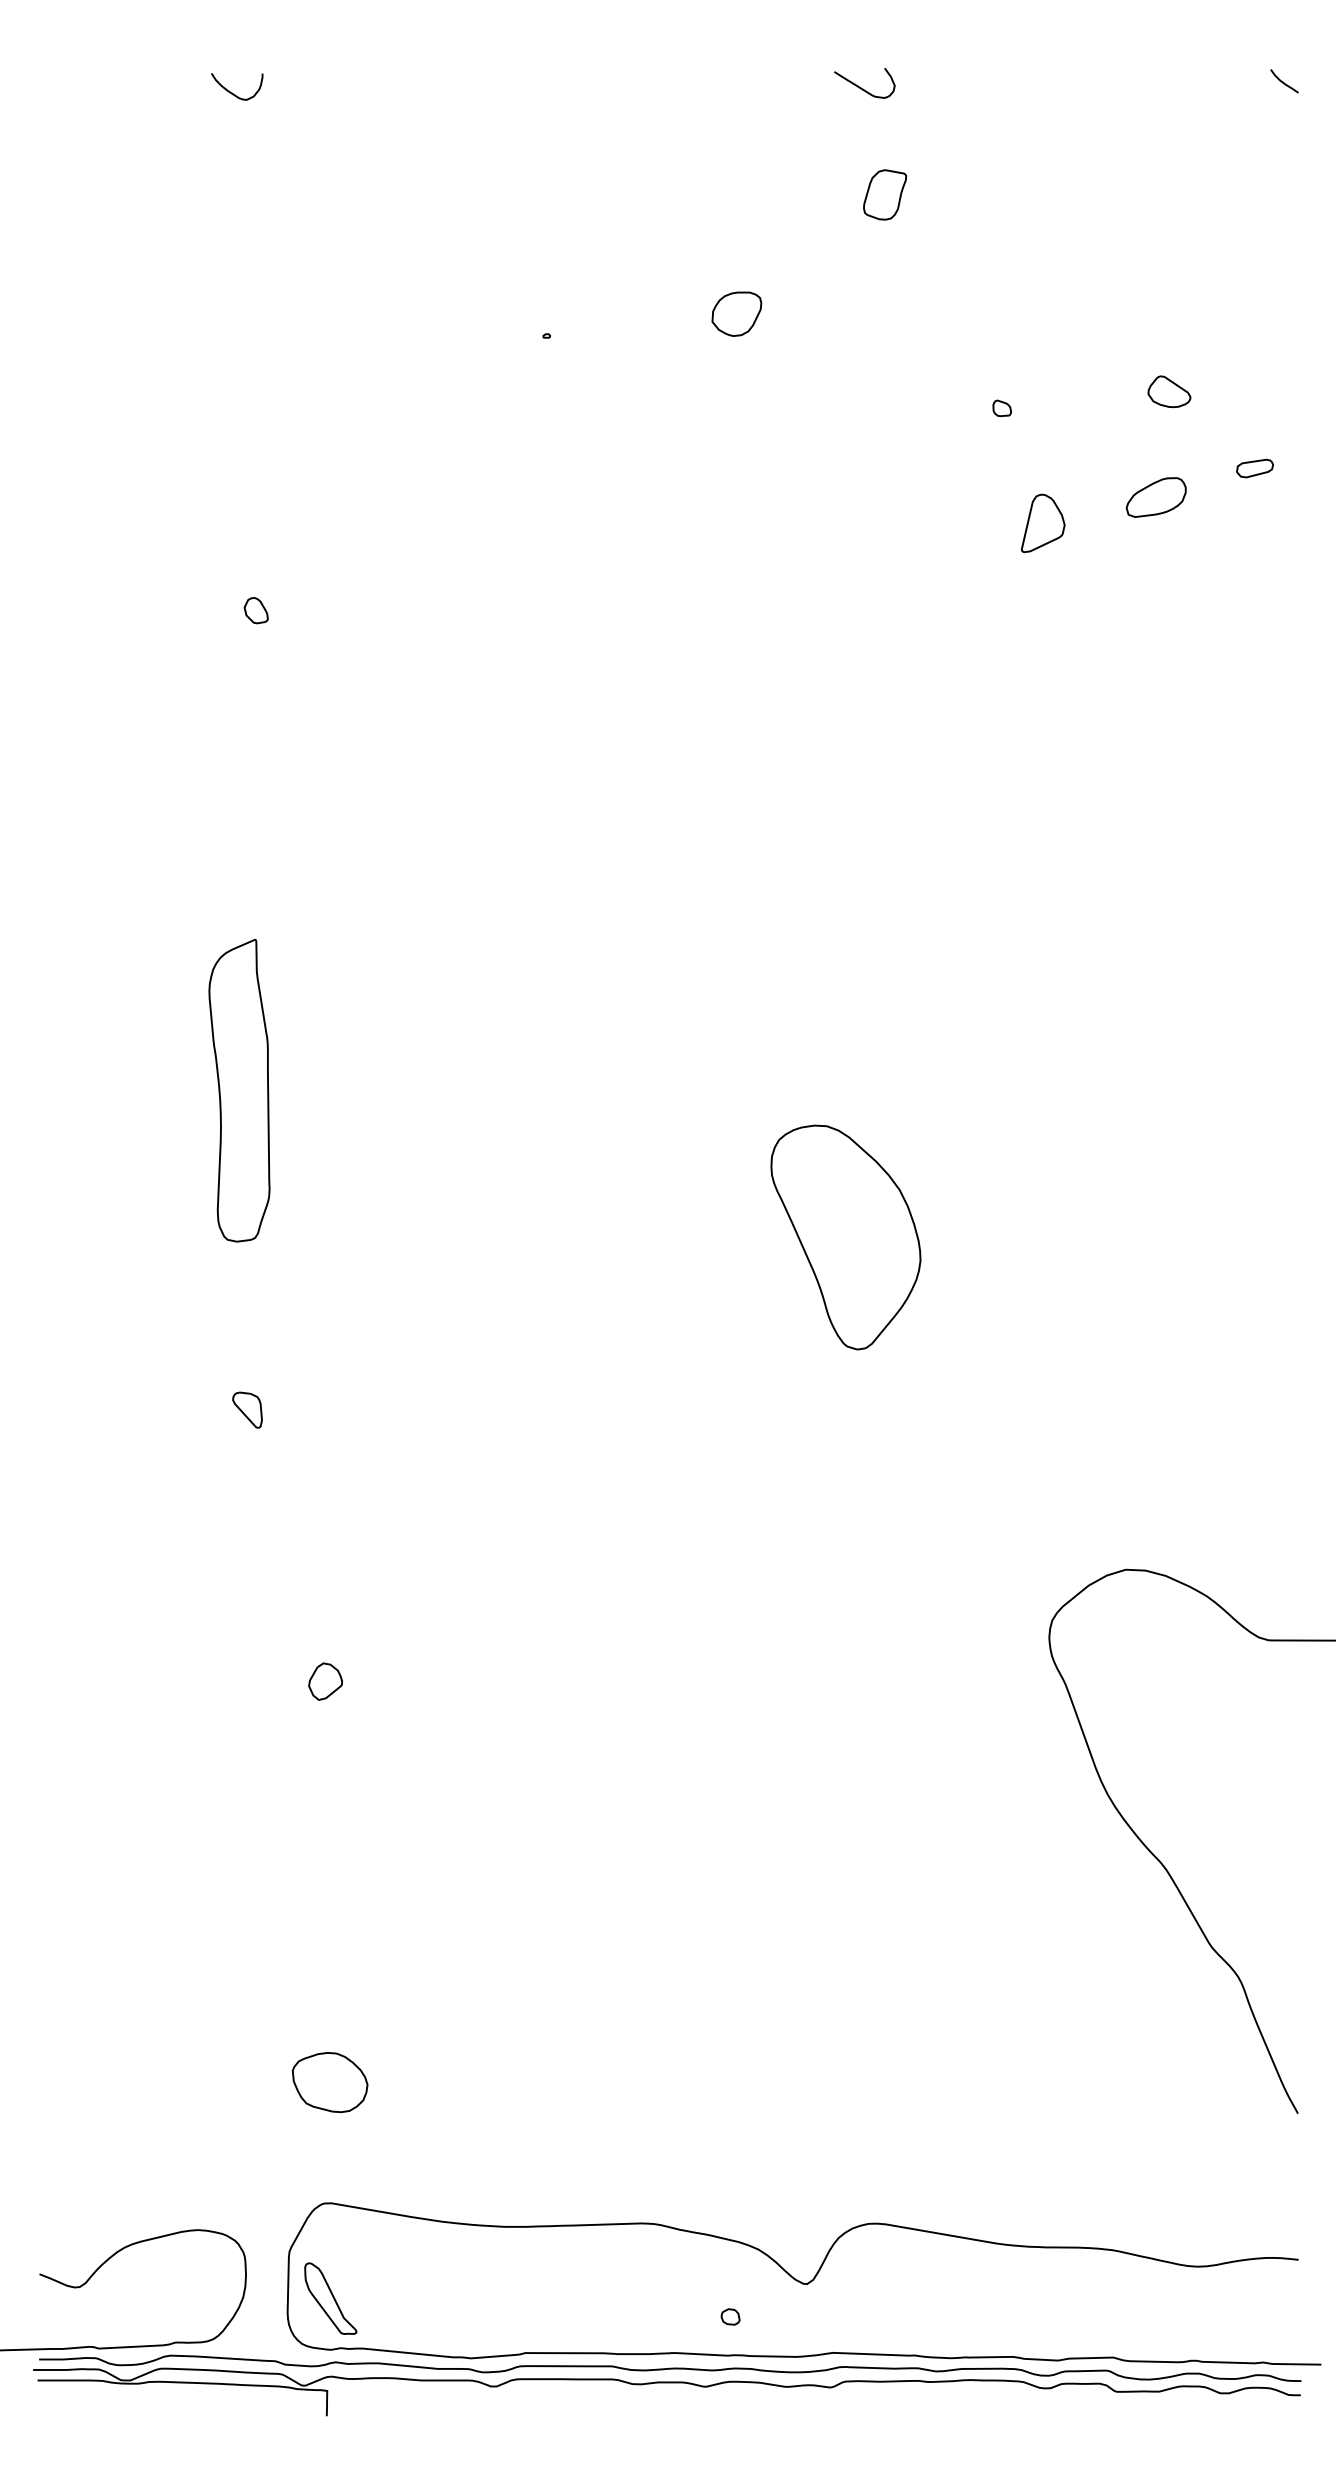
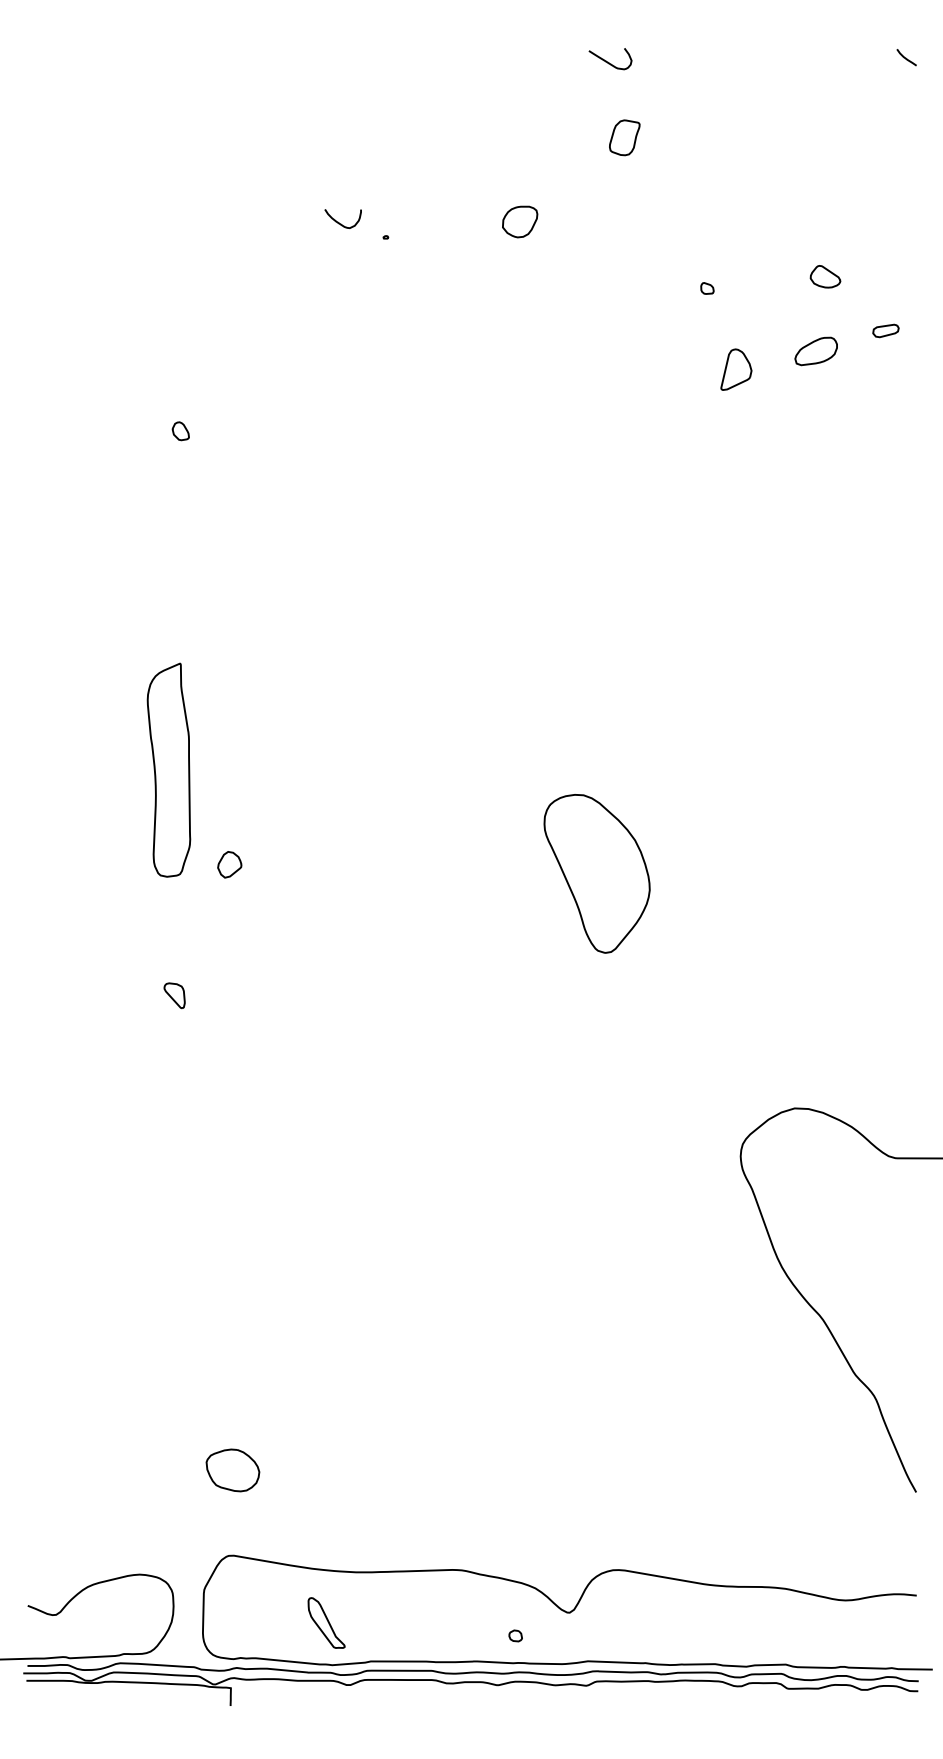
curve: (232, 92) -> (339, 222), moved
part: (325, 1681) -> (229, 864), moved
part: (330, 2298) -> (326, 1622), moved

